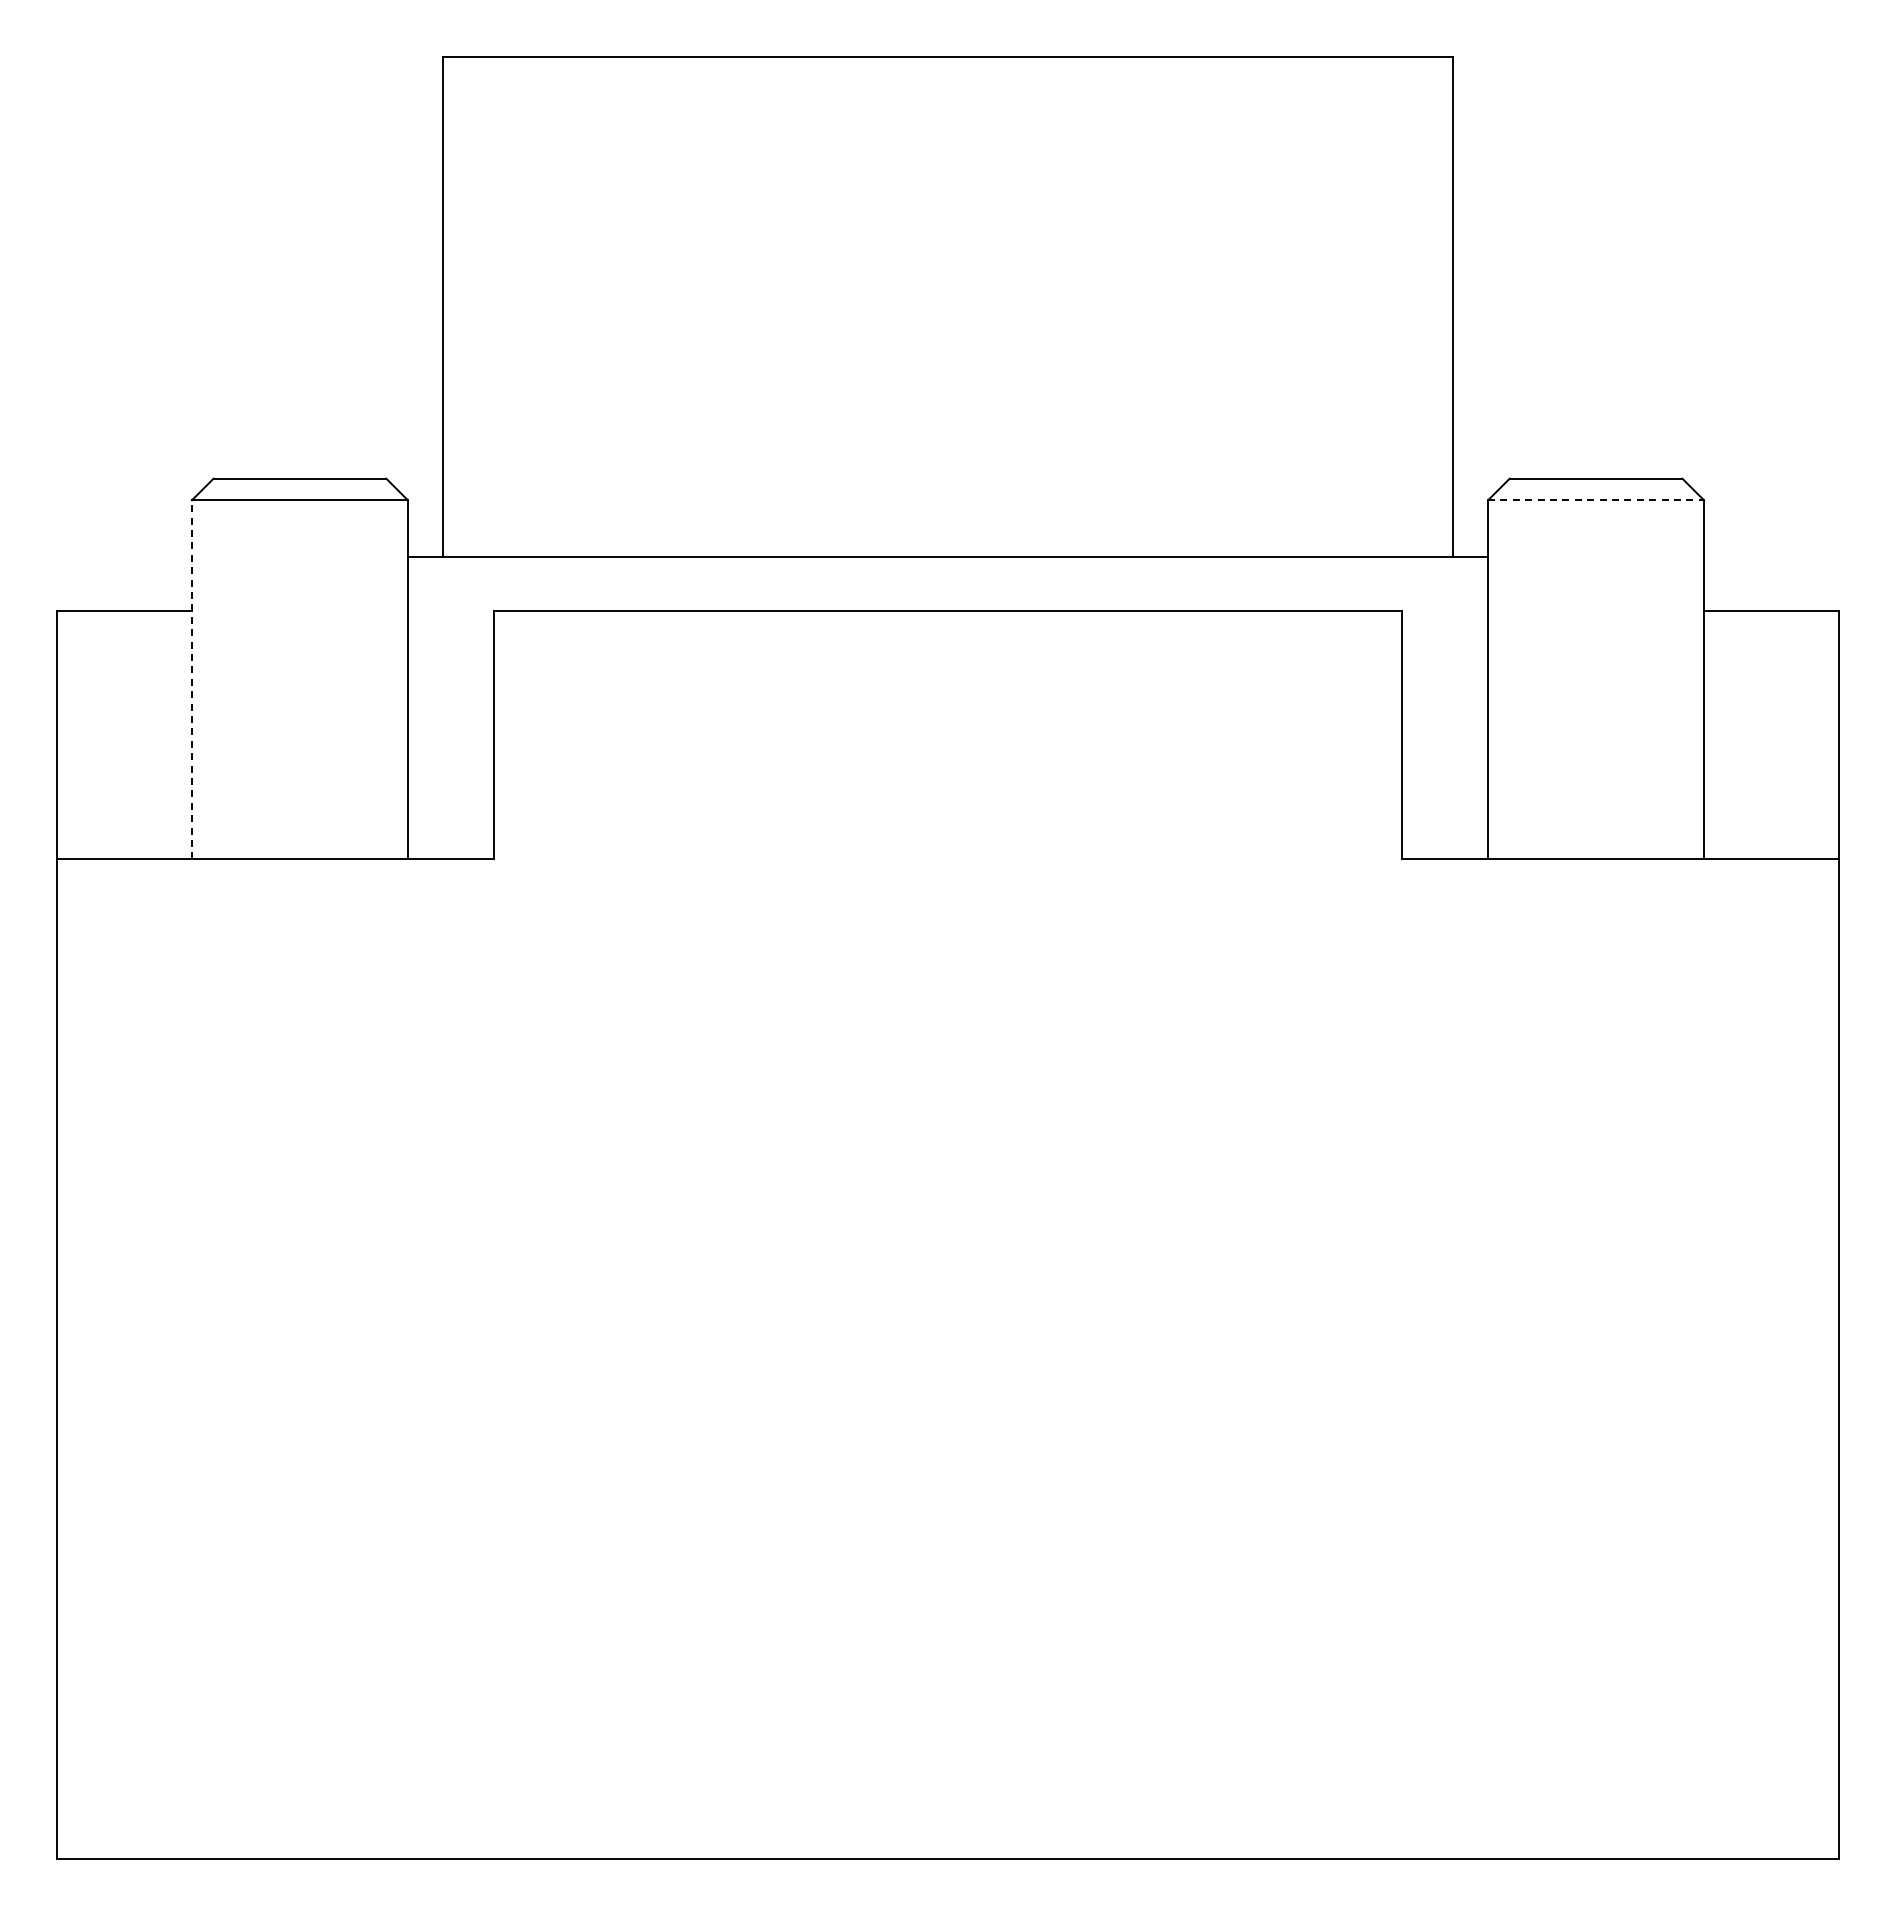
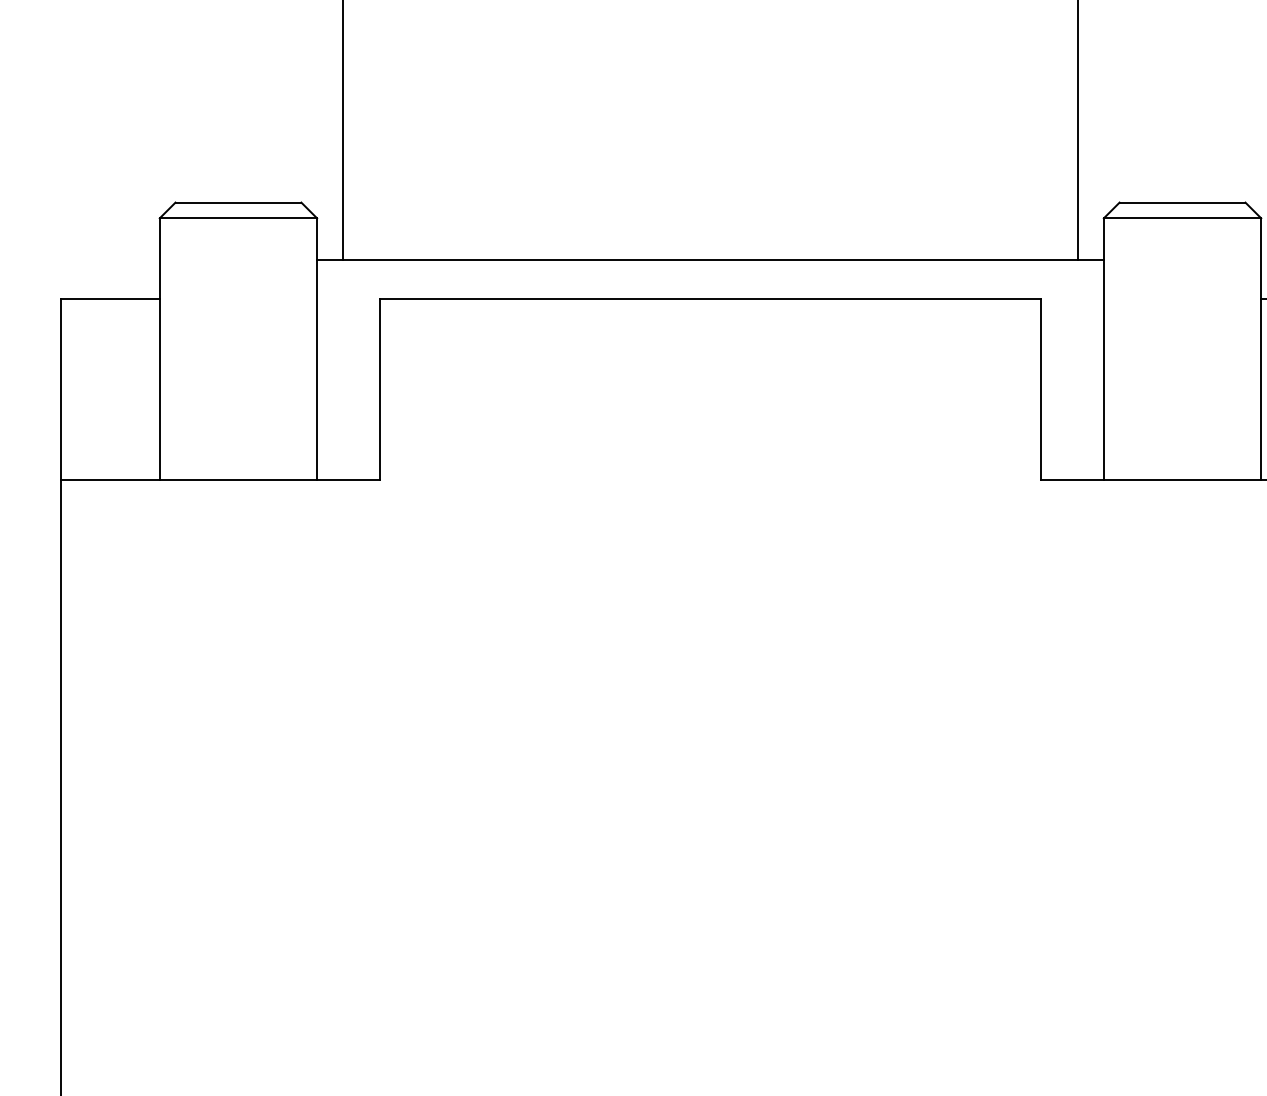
line: (1596, 500) -> (1182, 218), dashed -> solid
line: (191, 679) -> (159, 348), dashed -> solid

